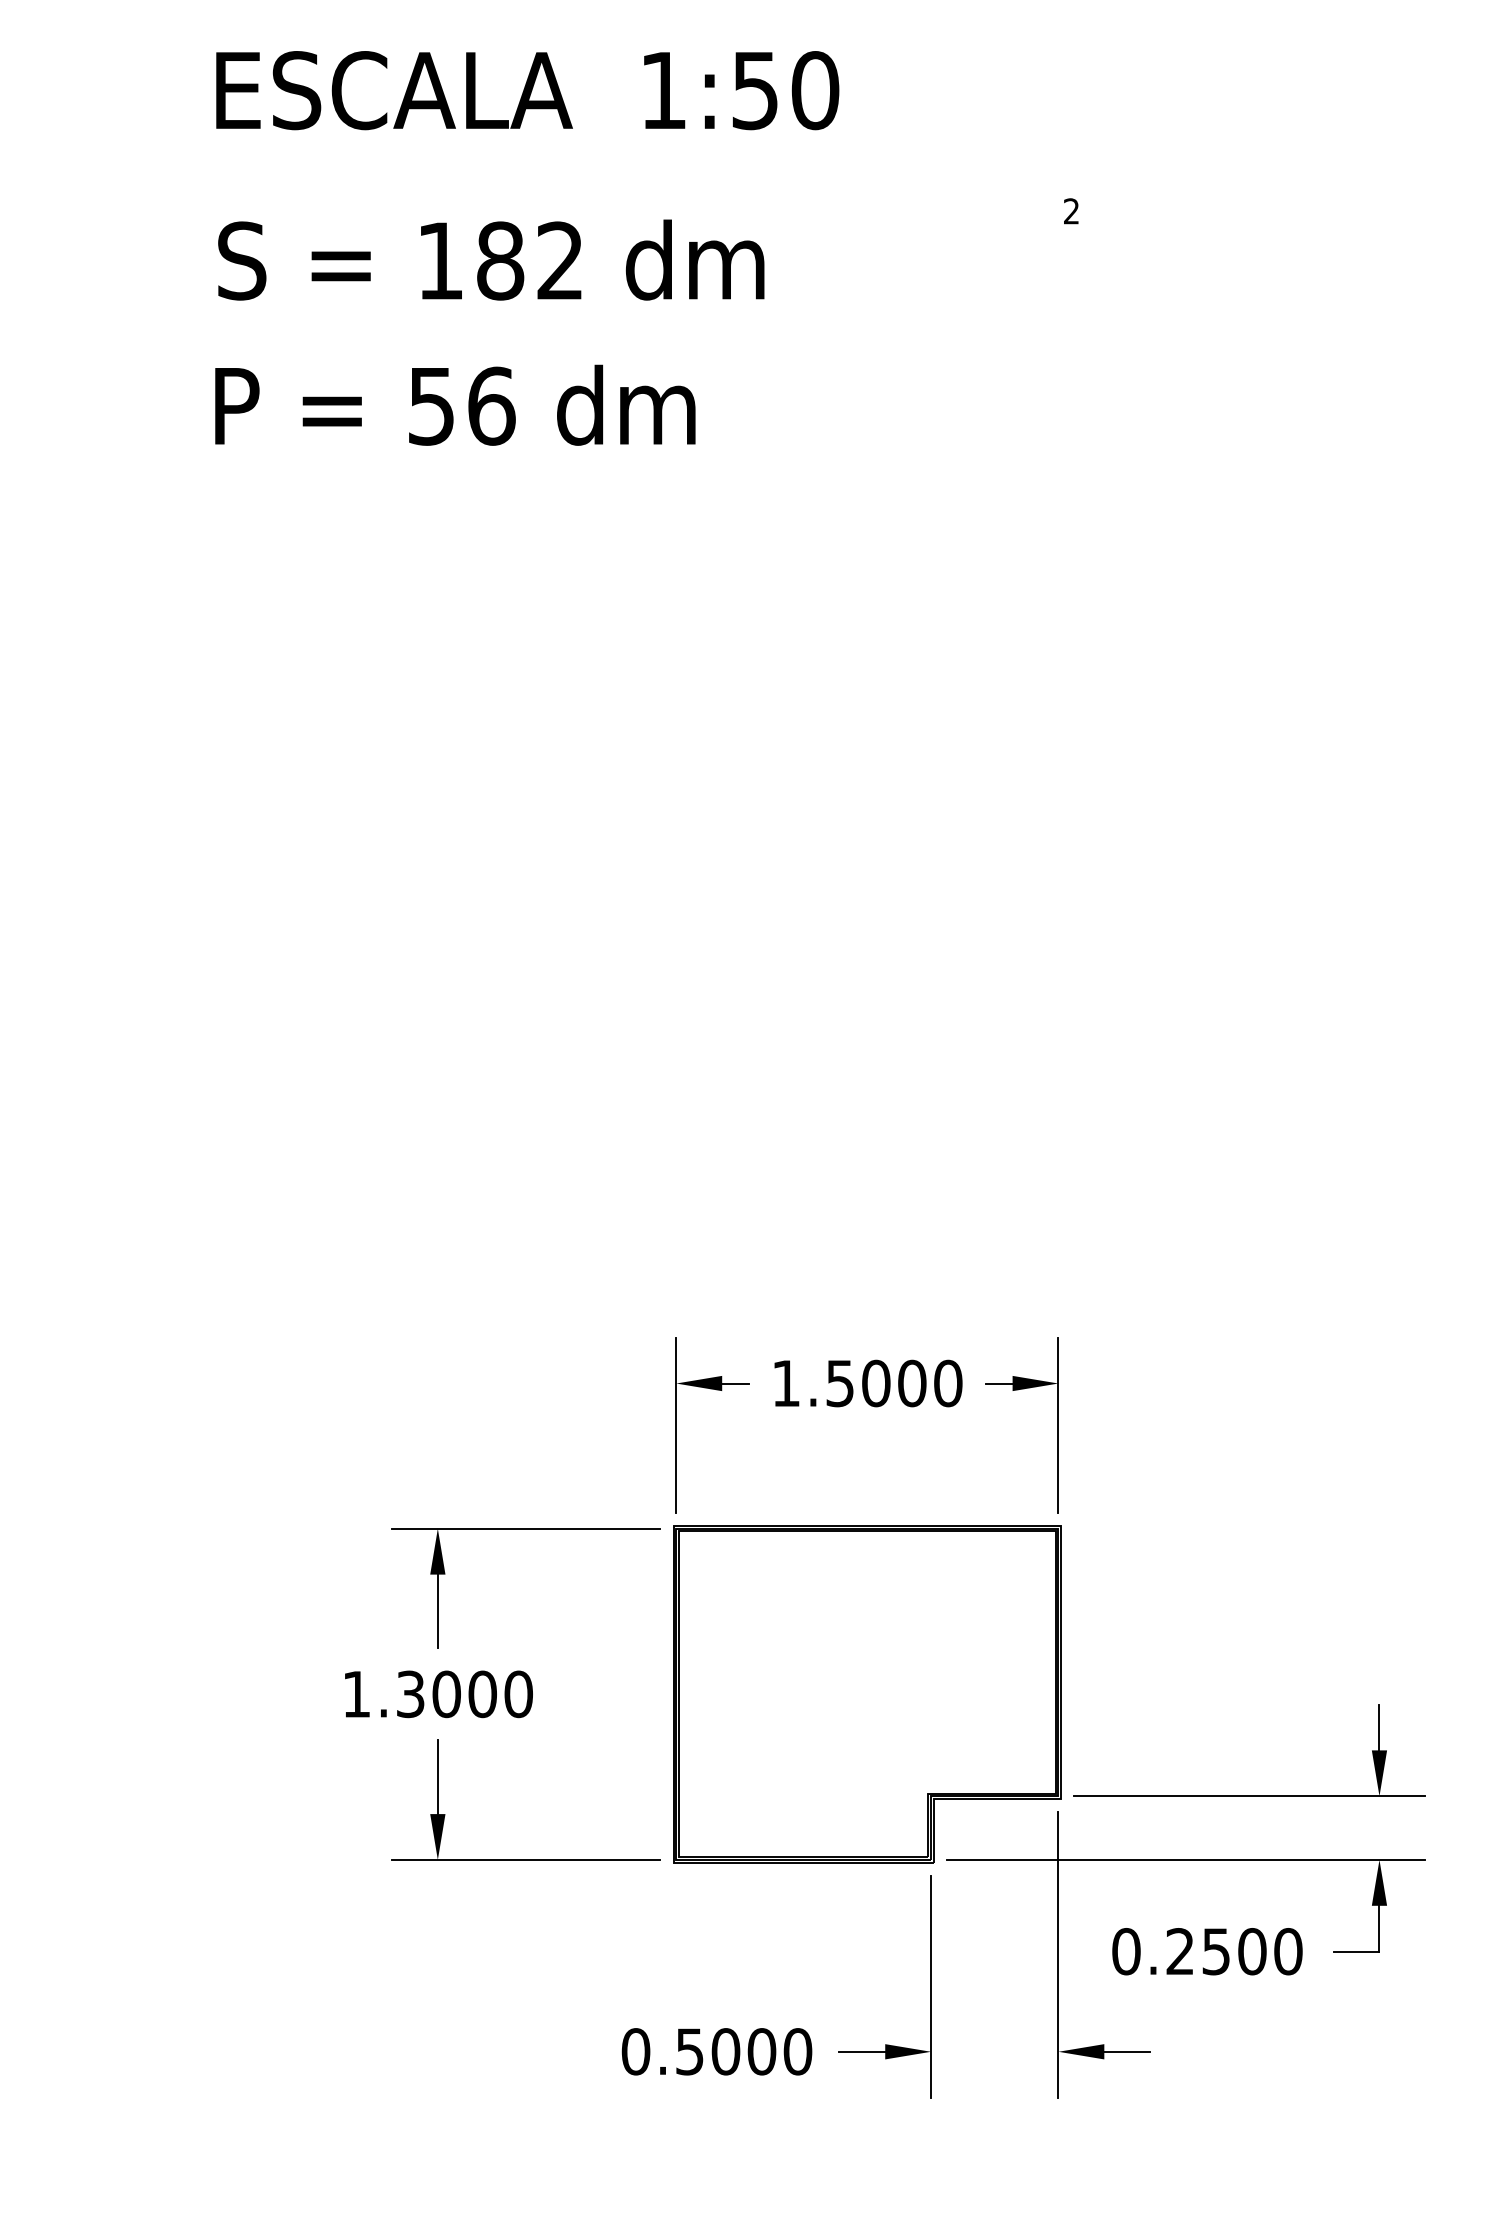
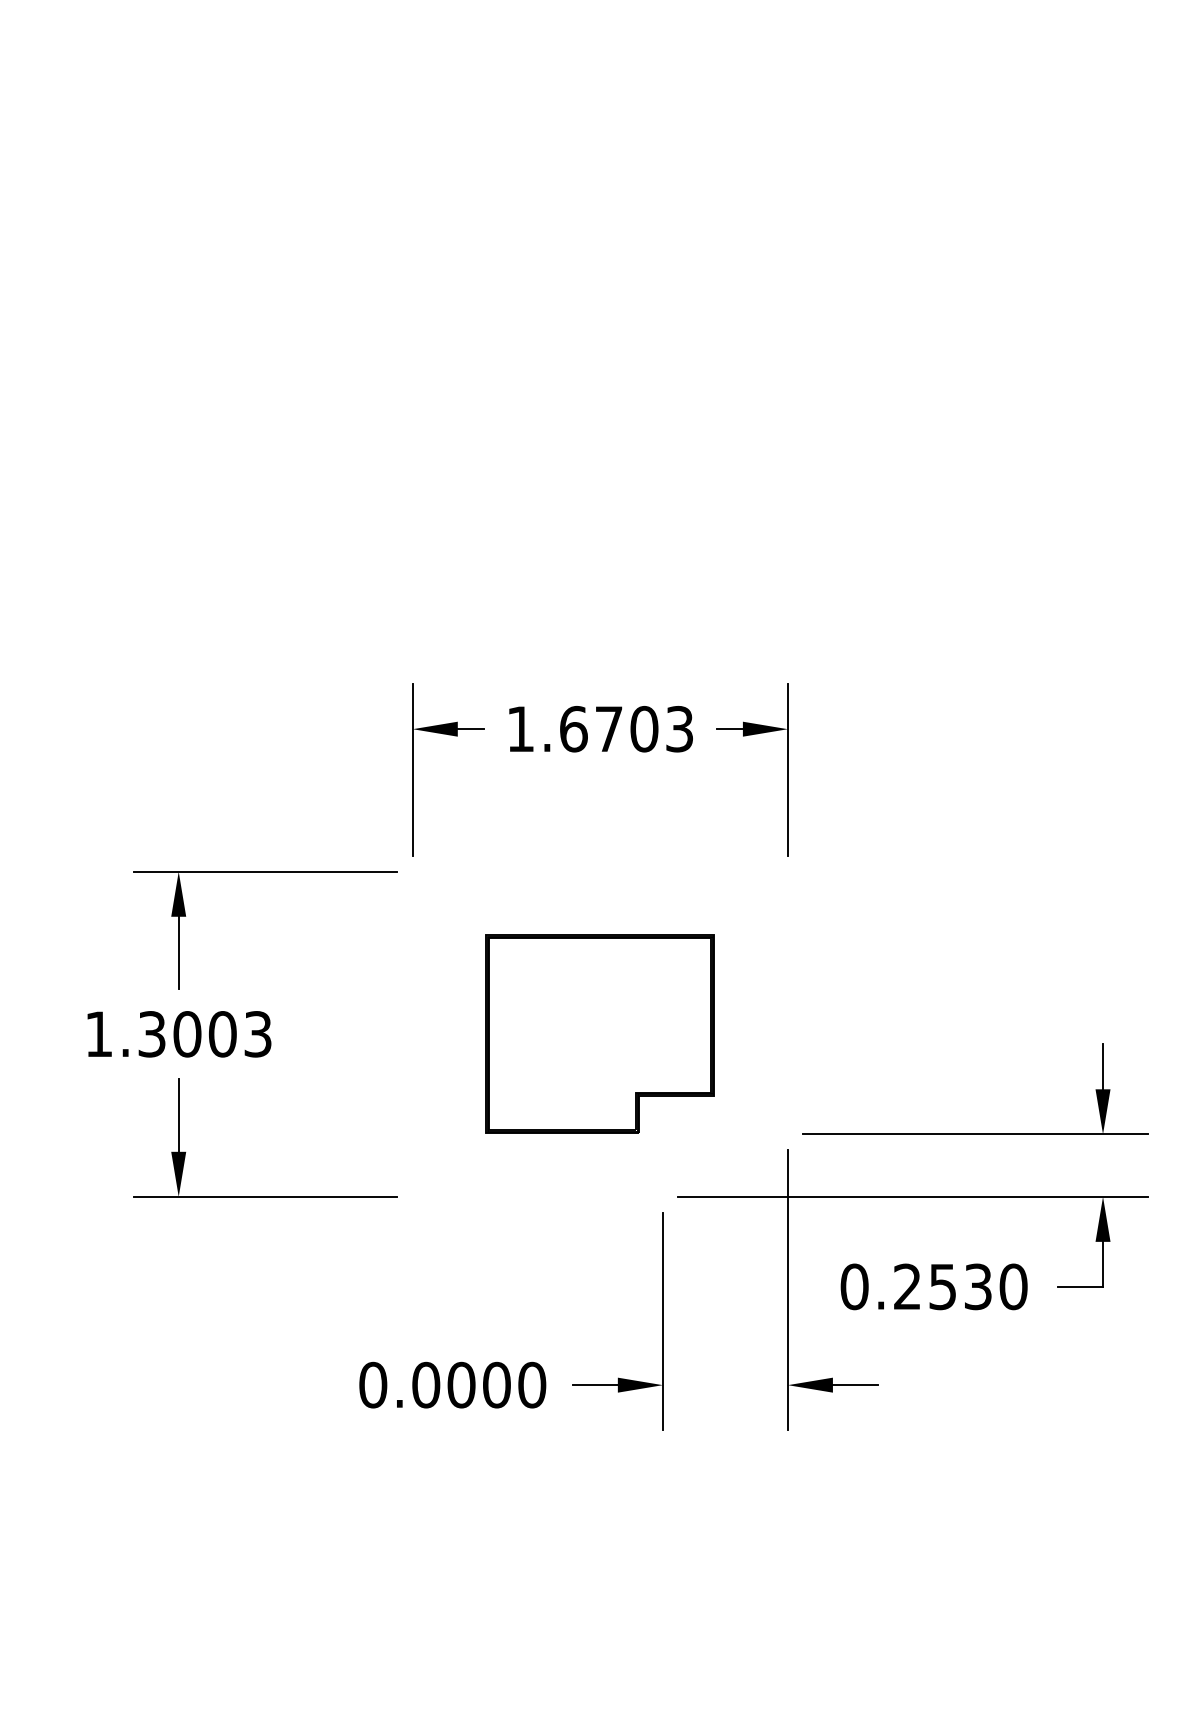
text: (894, 1383) -> (626, 729), 1.5000 -> 1.6703
text: (518, 1694) -> (257, 1034), 1.3000 -> 1.3003
part: (867, 1694) -> (600, 1034), size x0.6
text: (1252, 1951) -> (978, 1286), 0.2500 -> 0.2530
text: (689, 2051) -> (425, 1384), 0.5000 -> 0.0000

